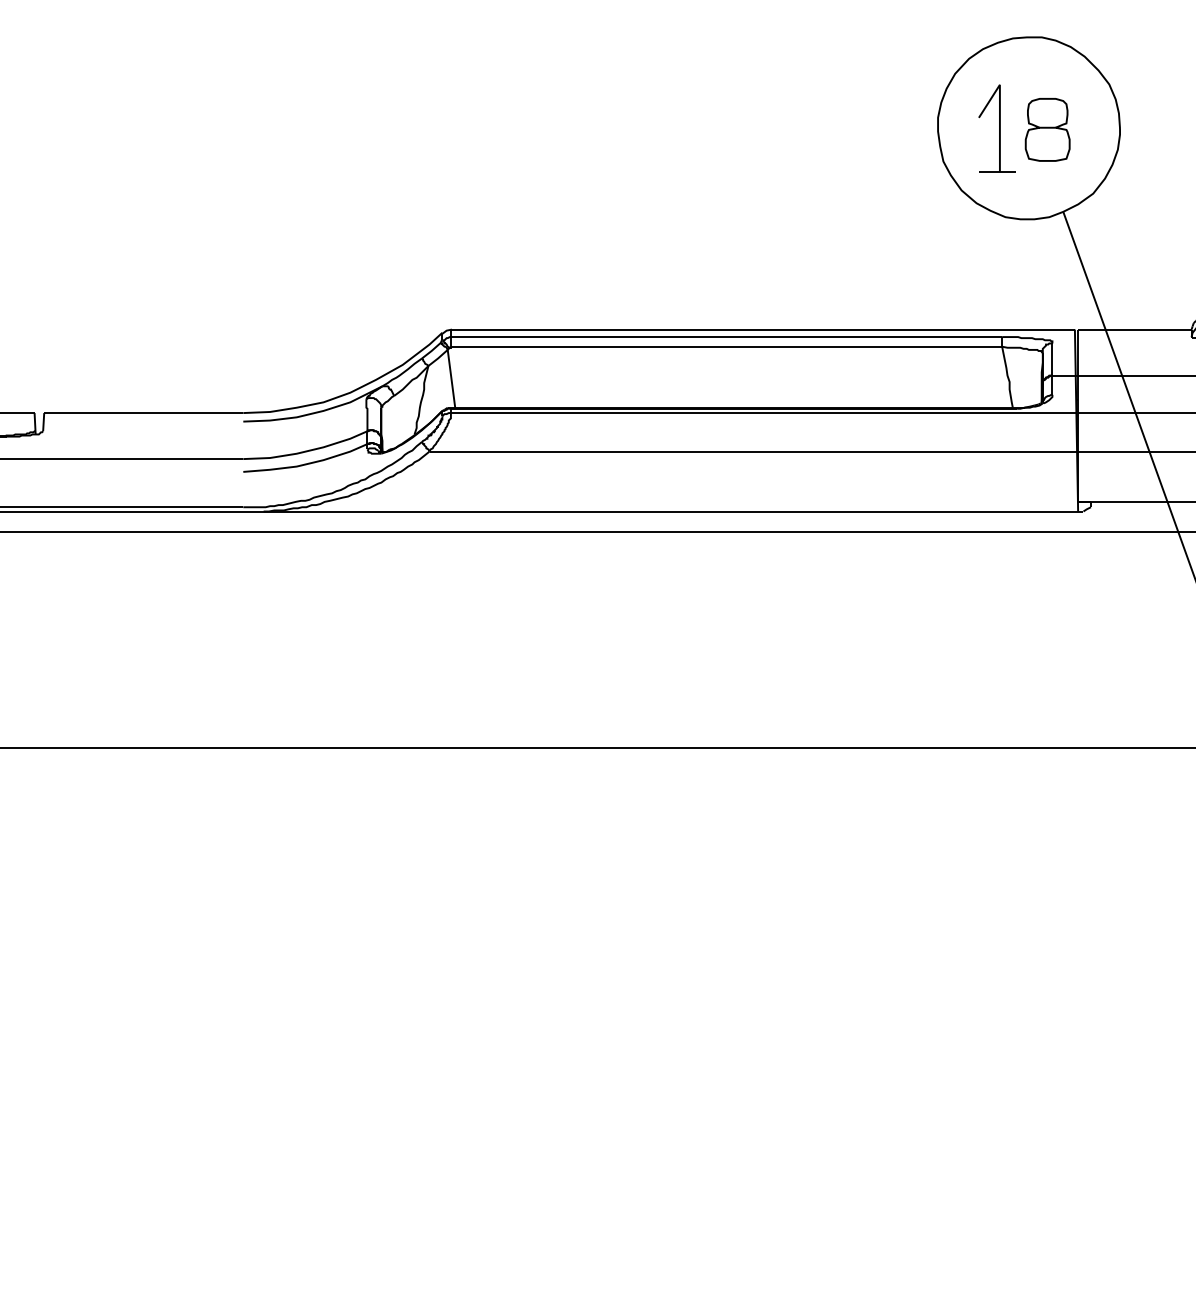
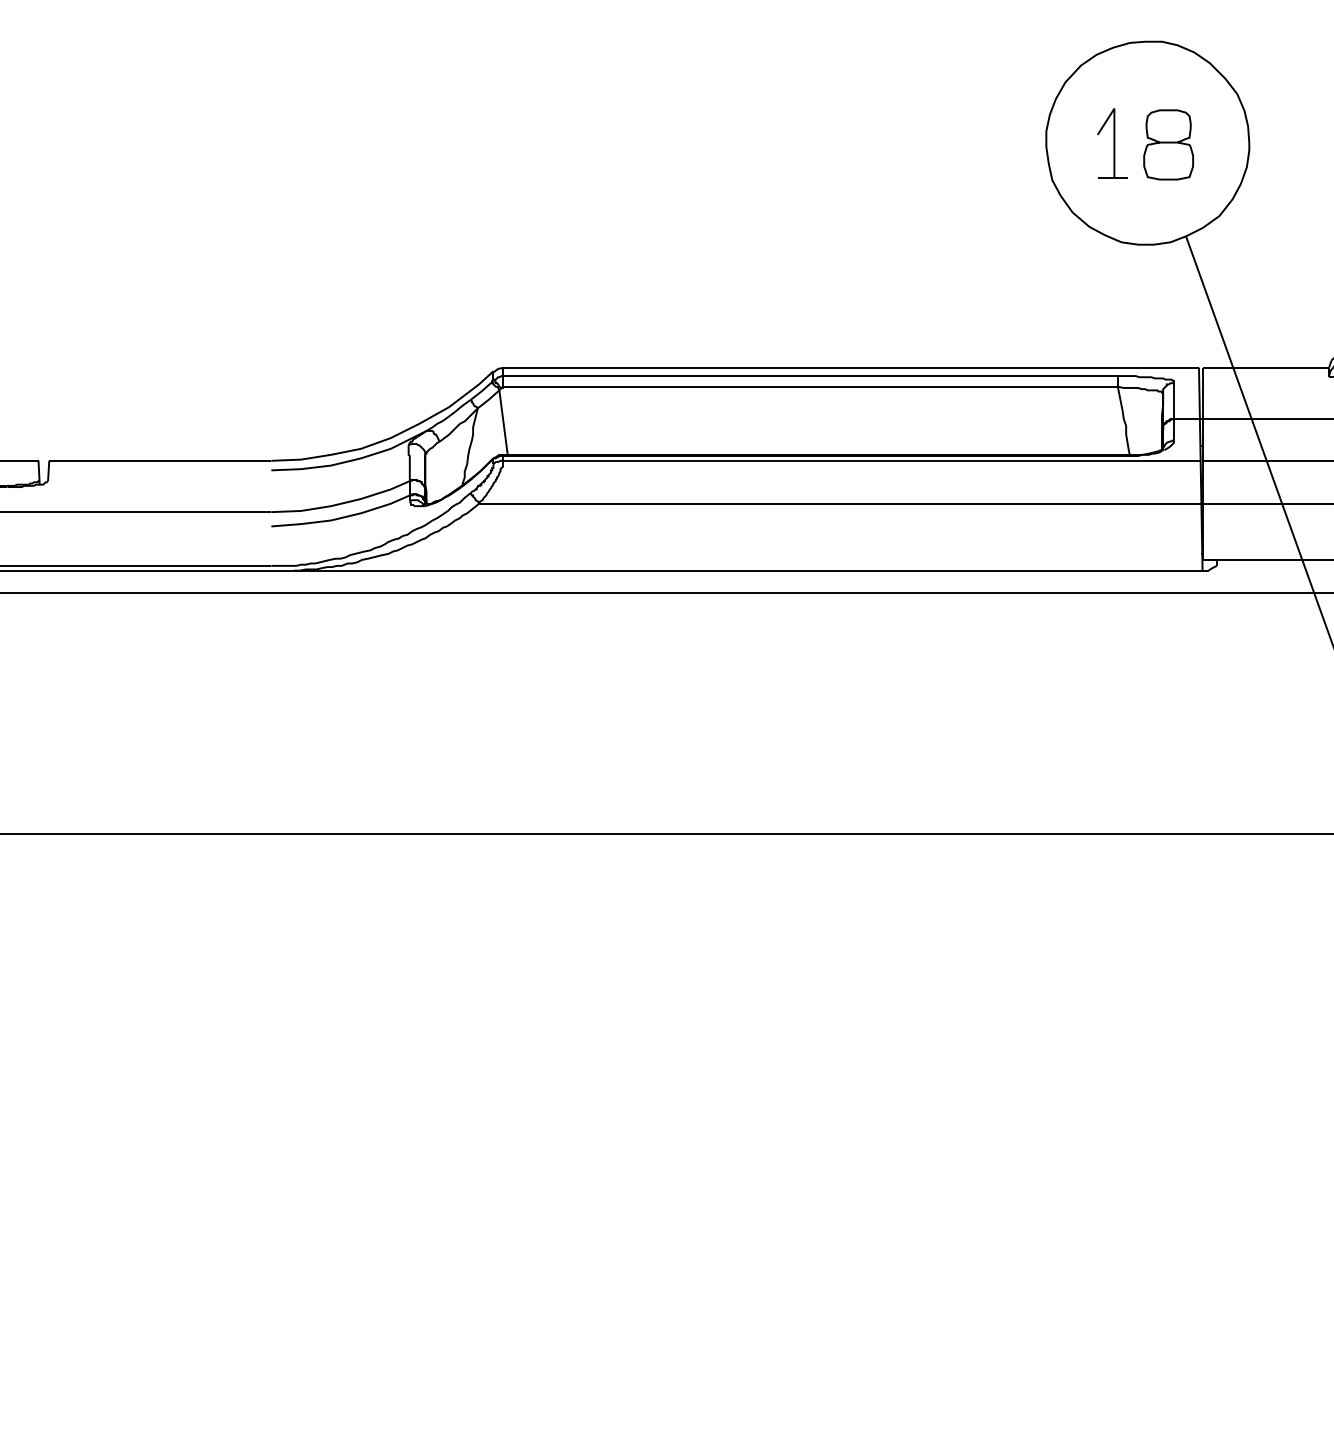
part: (996, 128) -> (1111, 143), size x0.71

